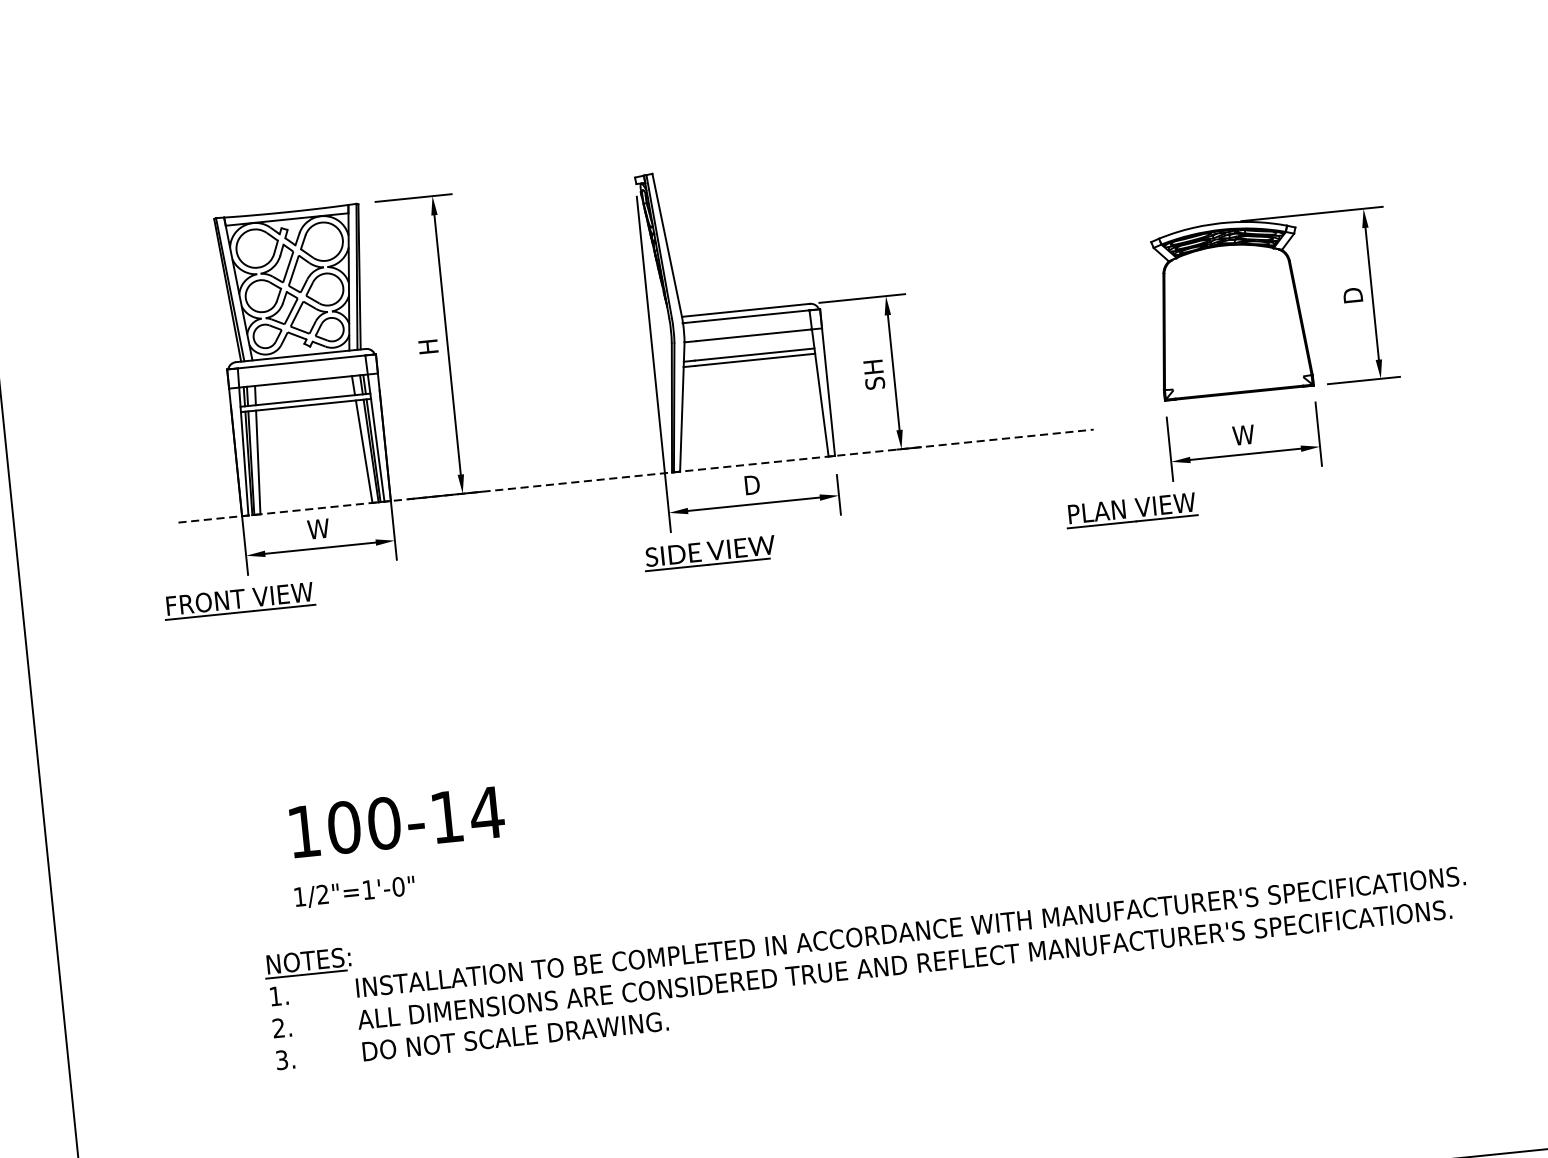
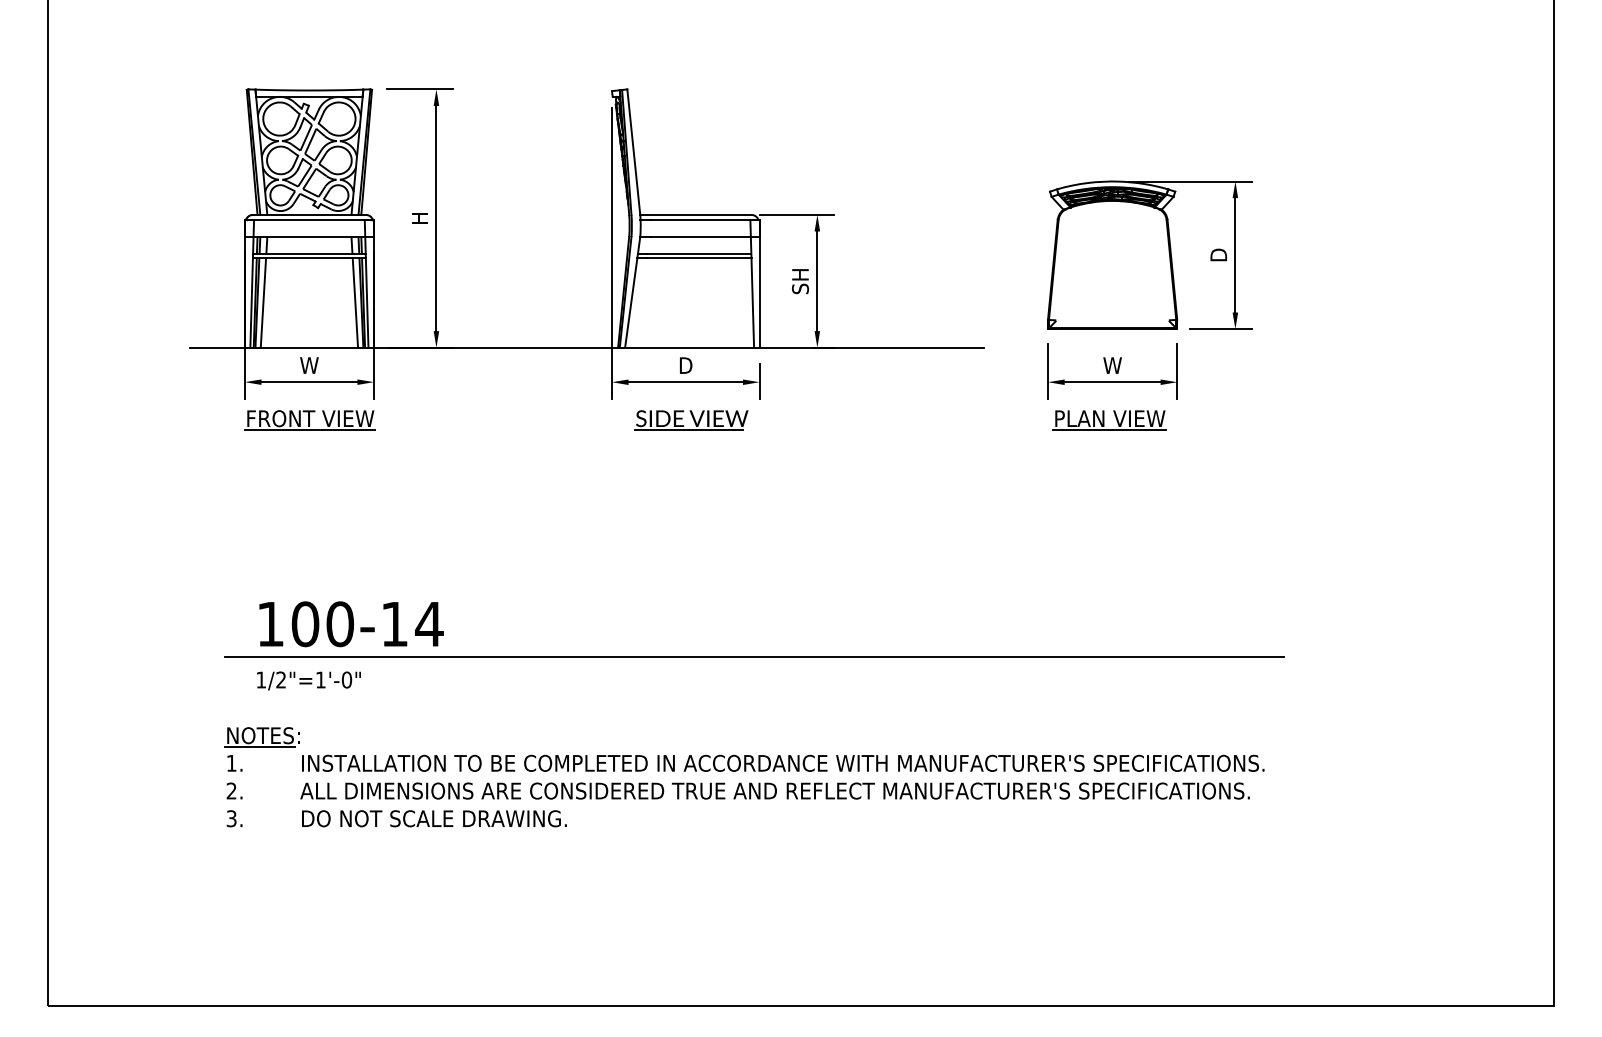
line: (636, 475) -> (587, 347), dashed -> solid
part: (1131, 510) -> (1109, 420), moved
part: (709, 553) -> (691, 420), moved
part: (238, 601) -> (309, 420), moved
line: (865, 812) -> (754, 656), added

